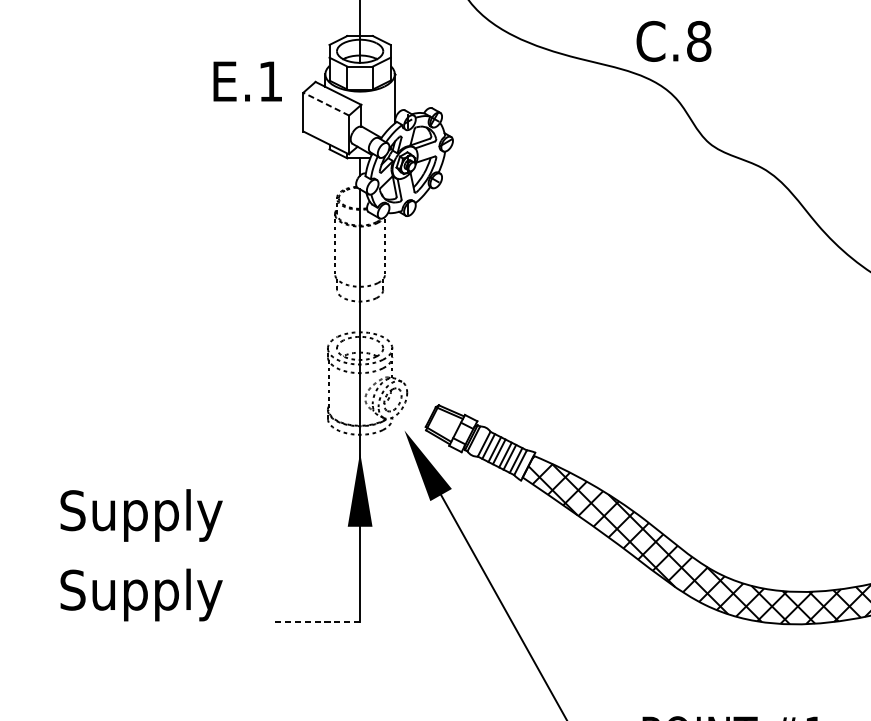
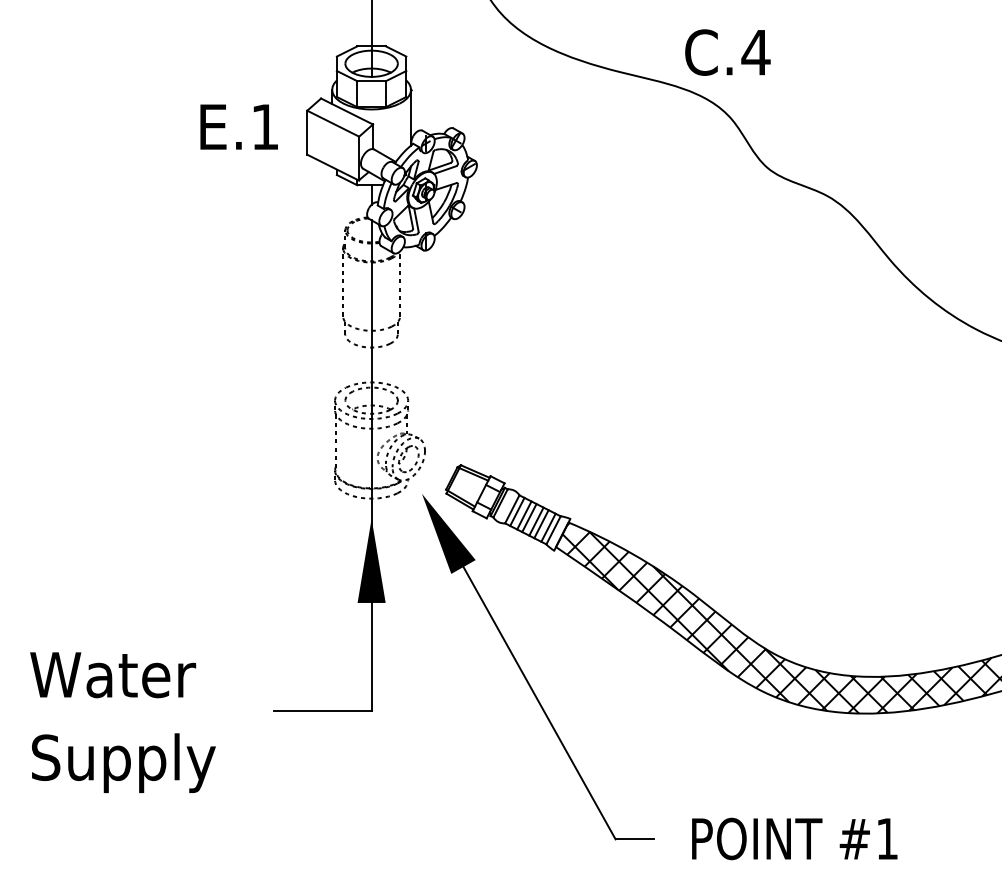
text: (698, 41) -> (755, 52), C.8 -> C.4
text: (247, 81) -> (238, 126), moved
line: (326, 103) -> (333, 123), dashed -> solid
text: (141, 514) -> (123, 762), moved
text: (140, 595) -> (122, 680), Supply -> Water
line: (316, 622) -> (322, 711), dashed -> solid

